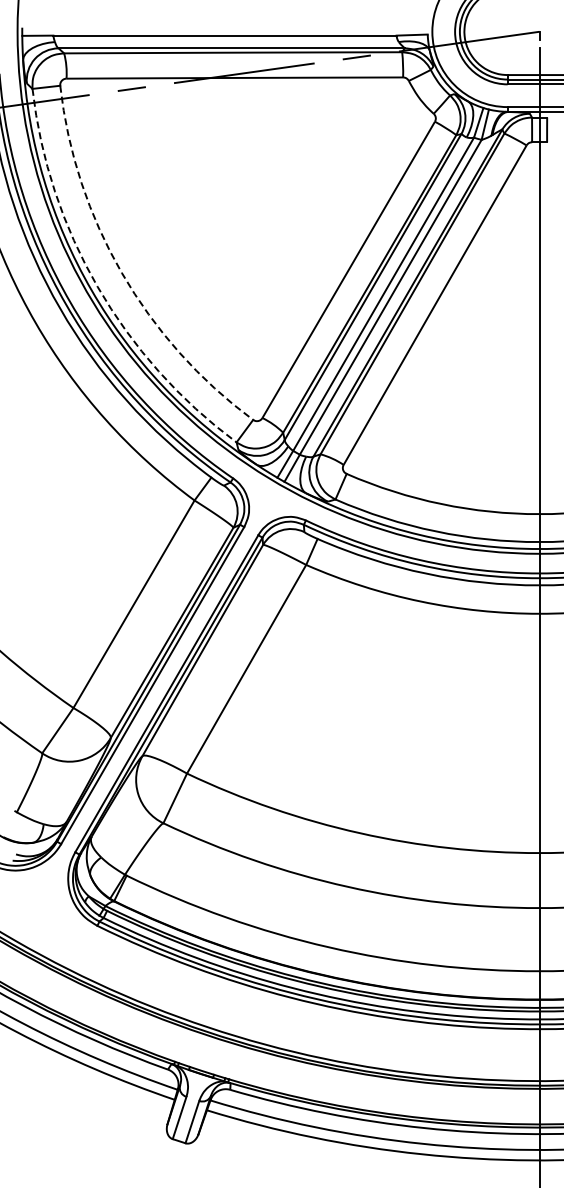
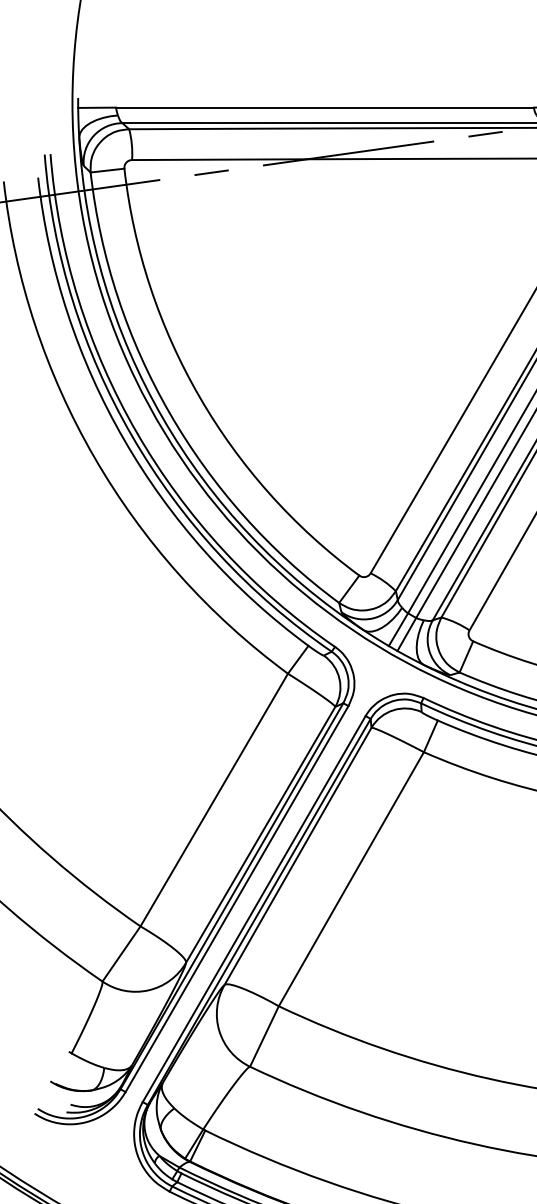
arc: (121, 272) -> (199, 396), dashed -> solid
arc: (97, 286) -> (169, 413), dashed -> solid

